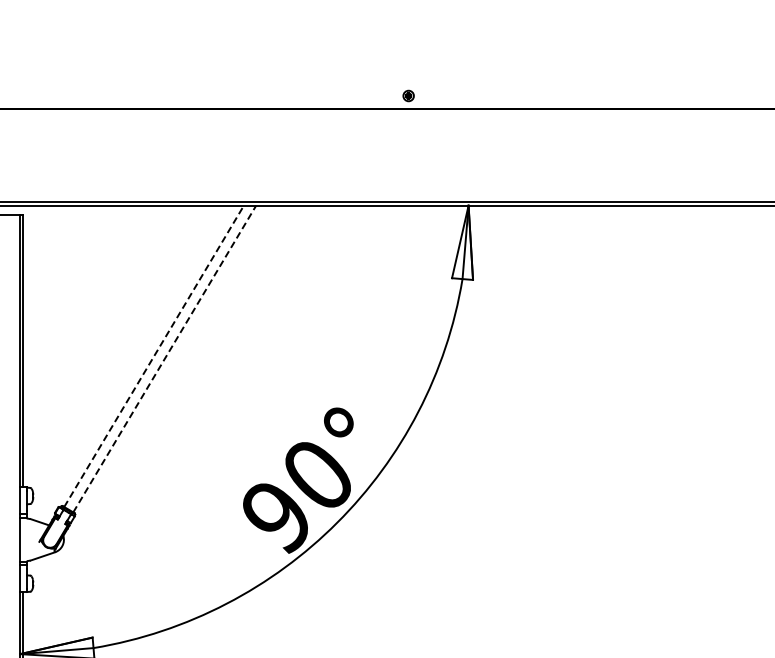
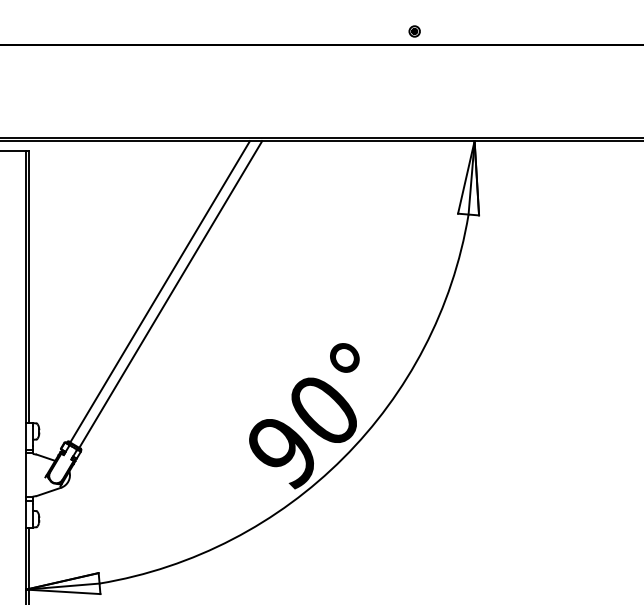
line: (154, 355) -> (160, 290), dashed -> solid
line: (164, 359) -> (170, 294), dashed -> solid

